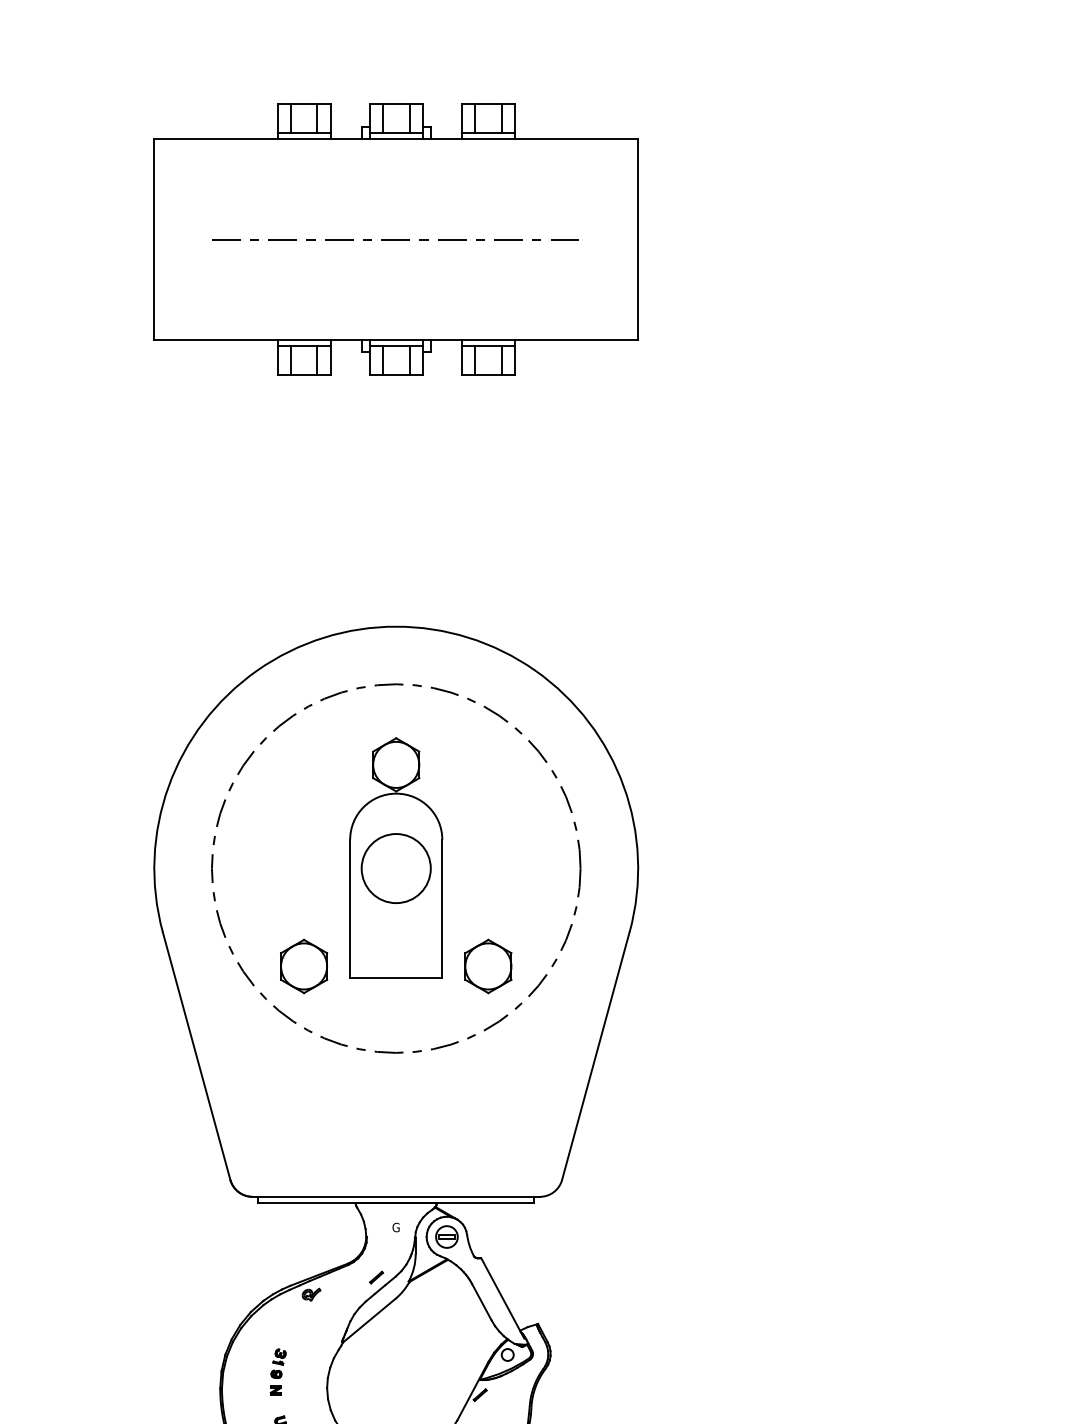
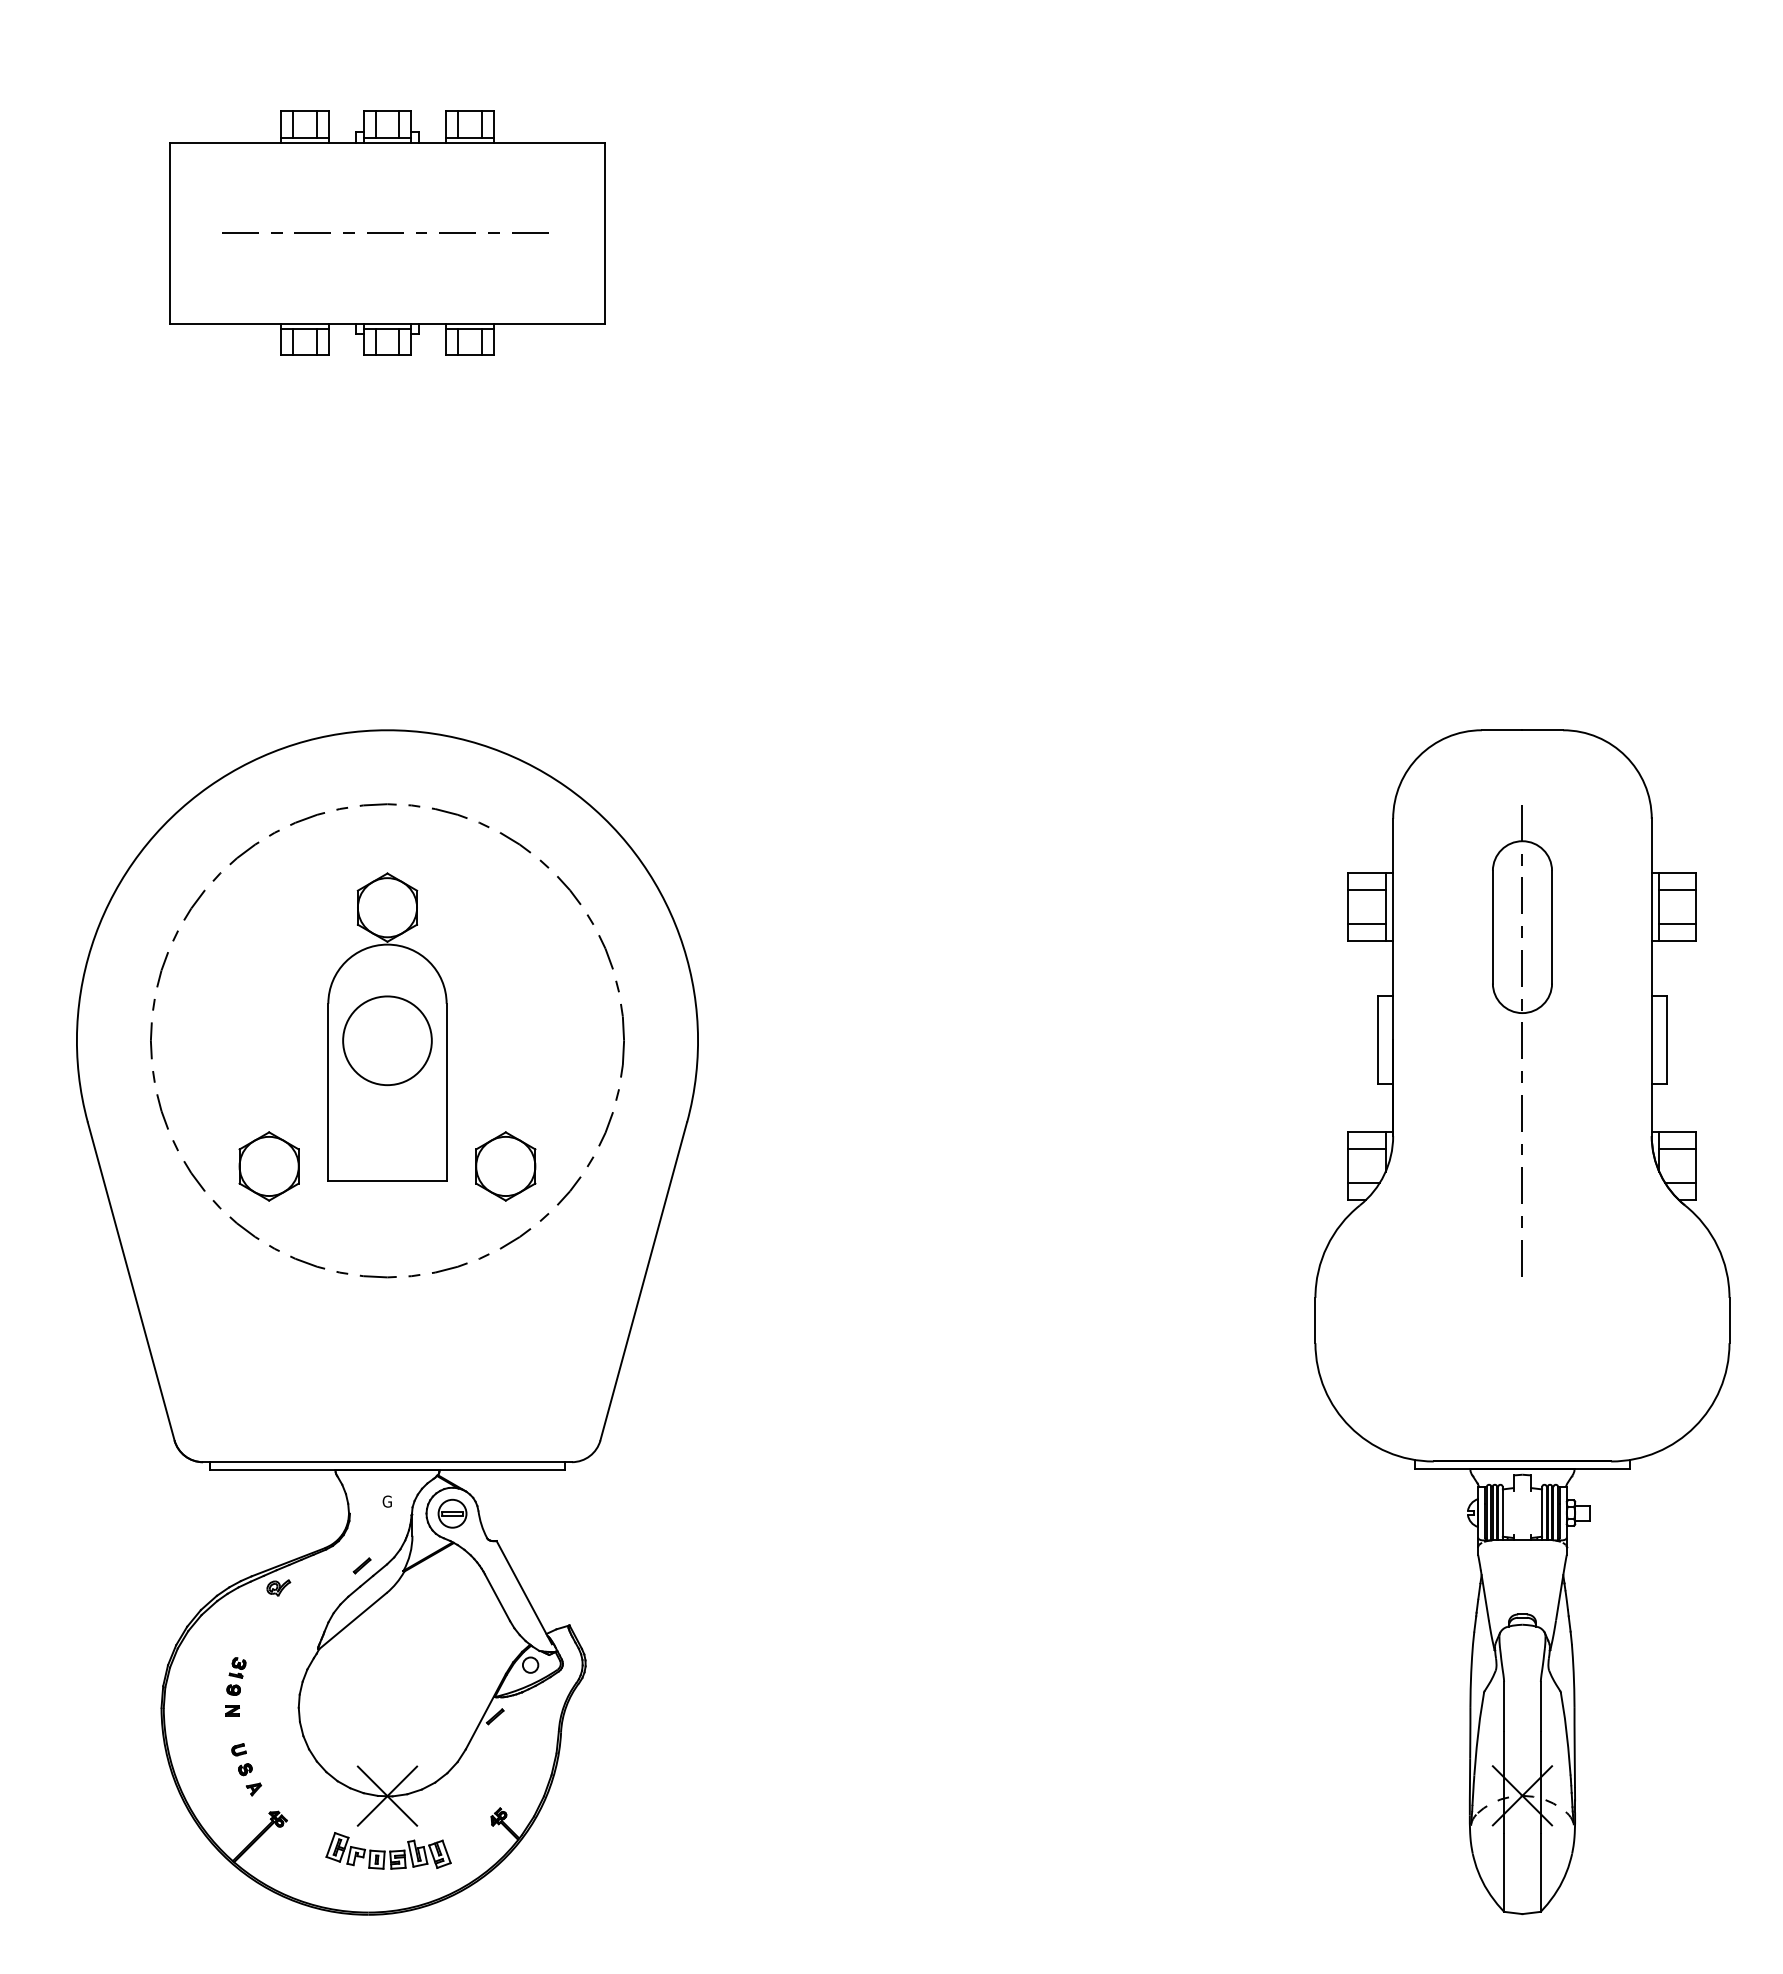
part: (396, 238) -> (387, 232), size x0.7

